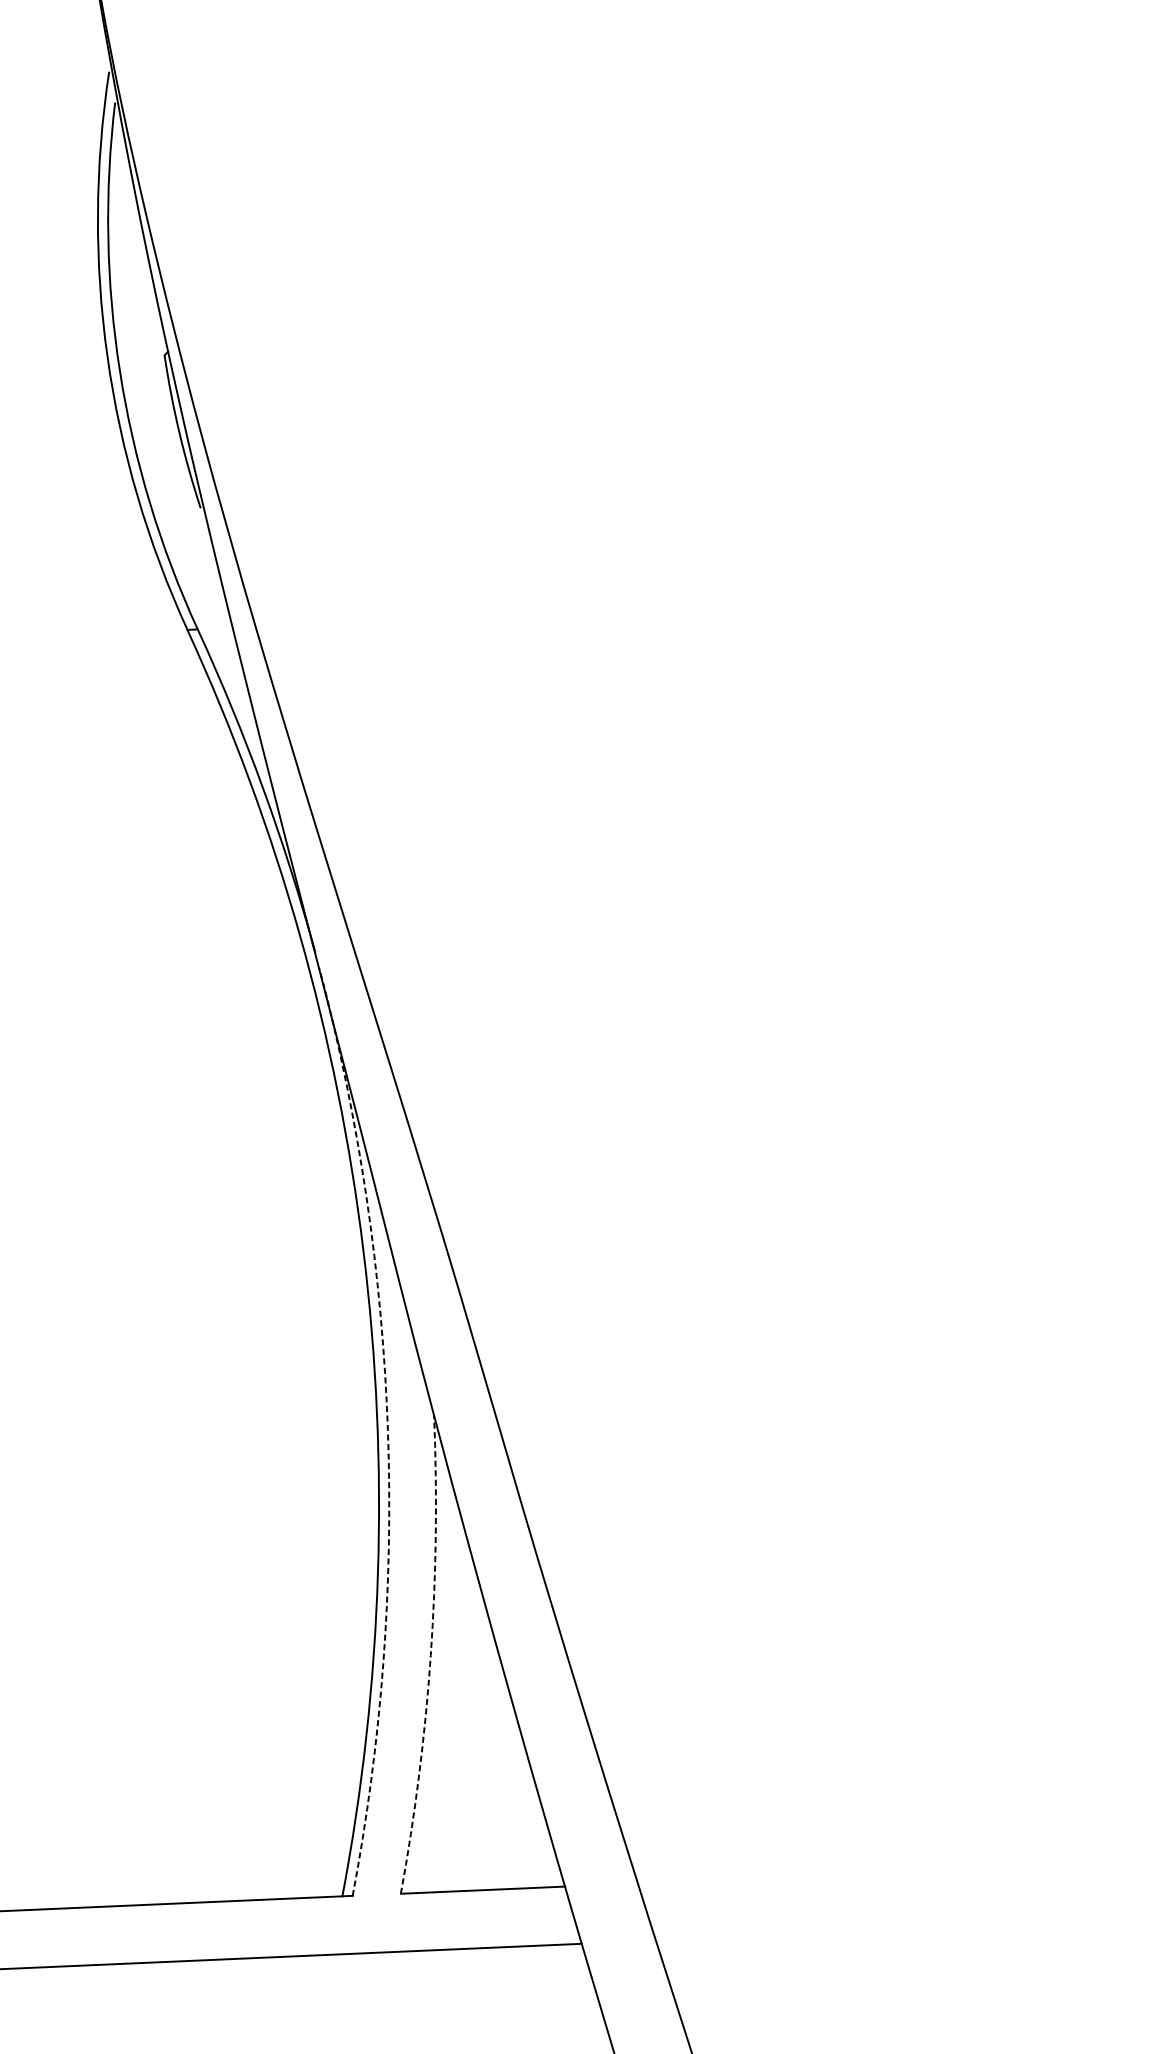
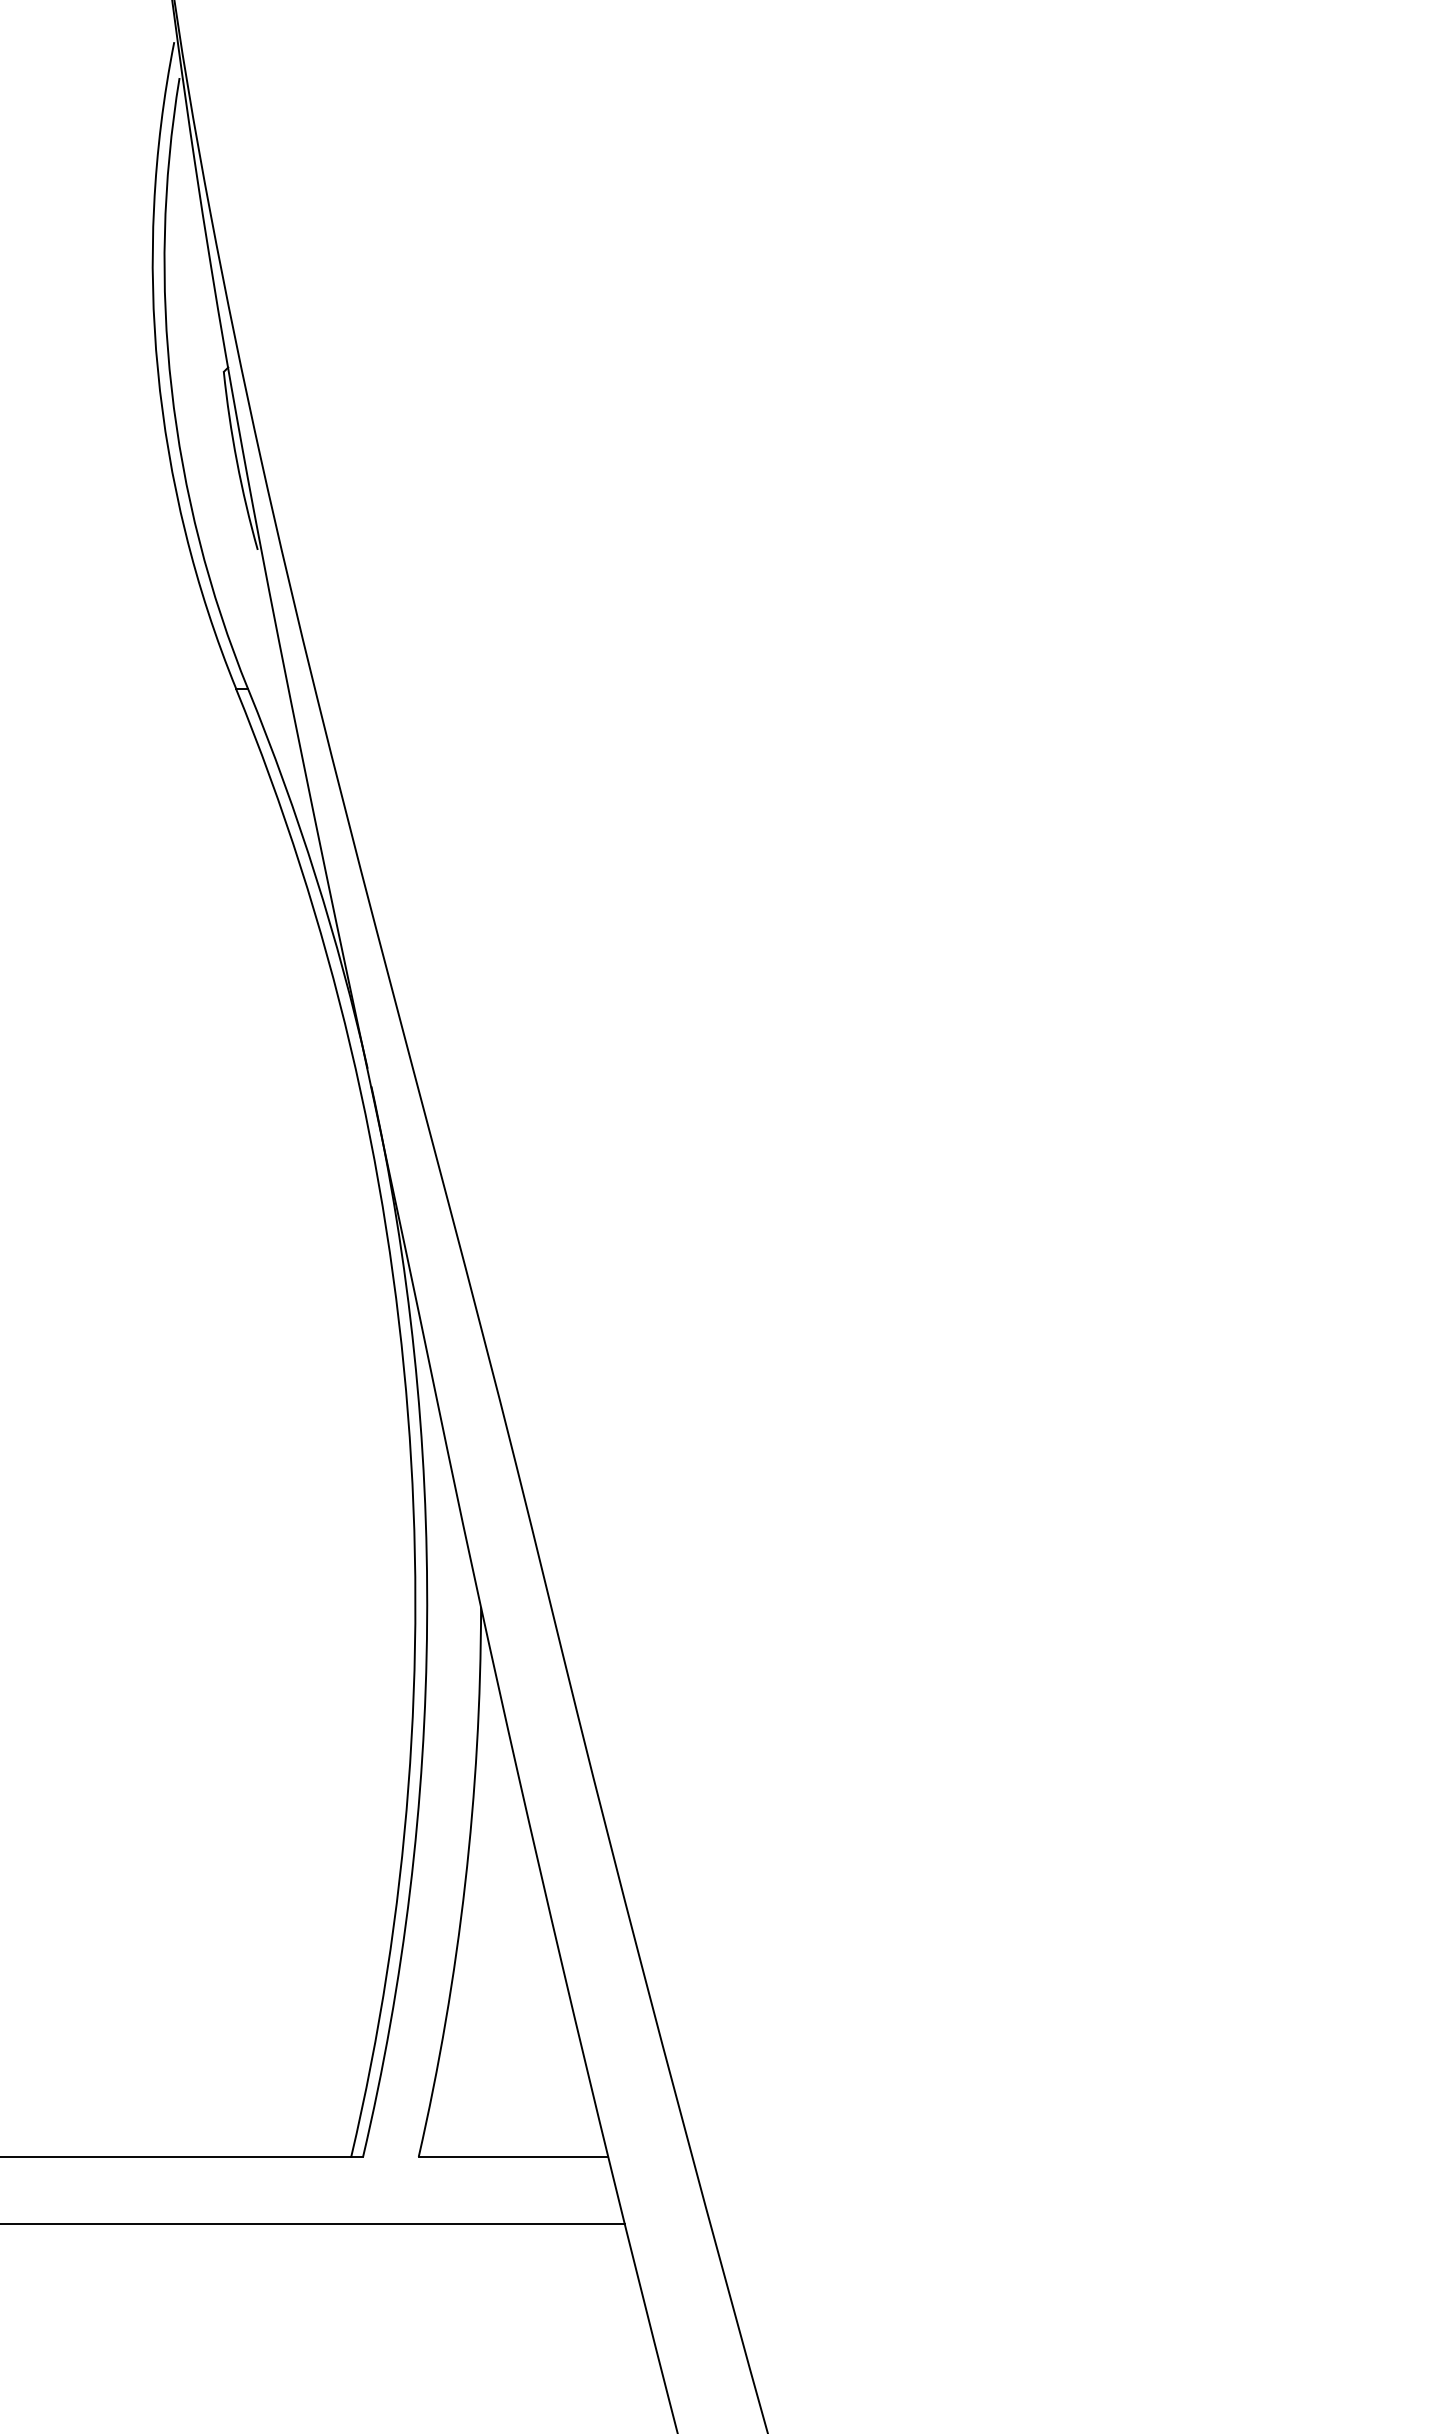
arc: (388, 1430) -> (427, 1622), dashed -> solid
arc: (431, 1655) -> (465, 1883), dashed -> solid

